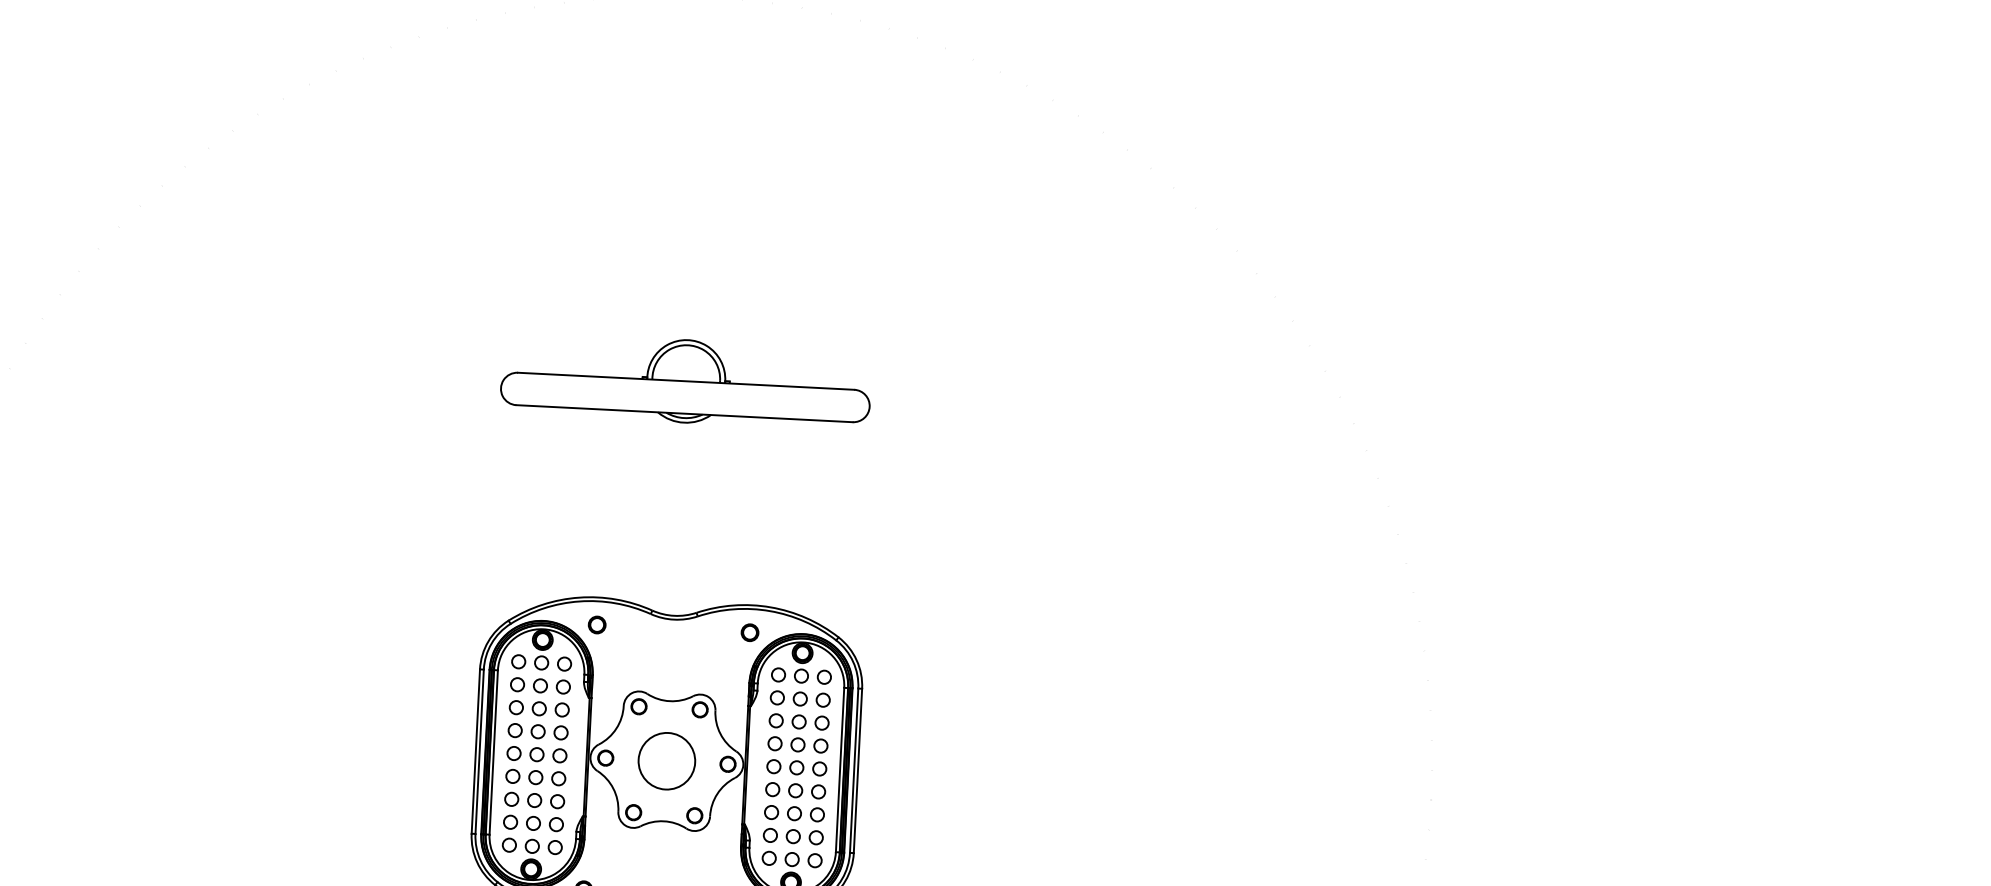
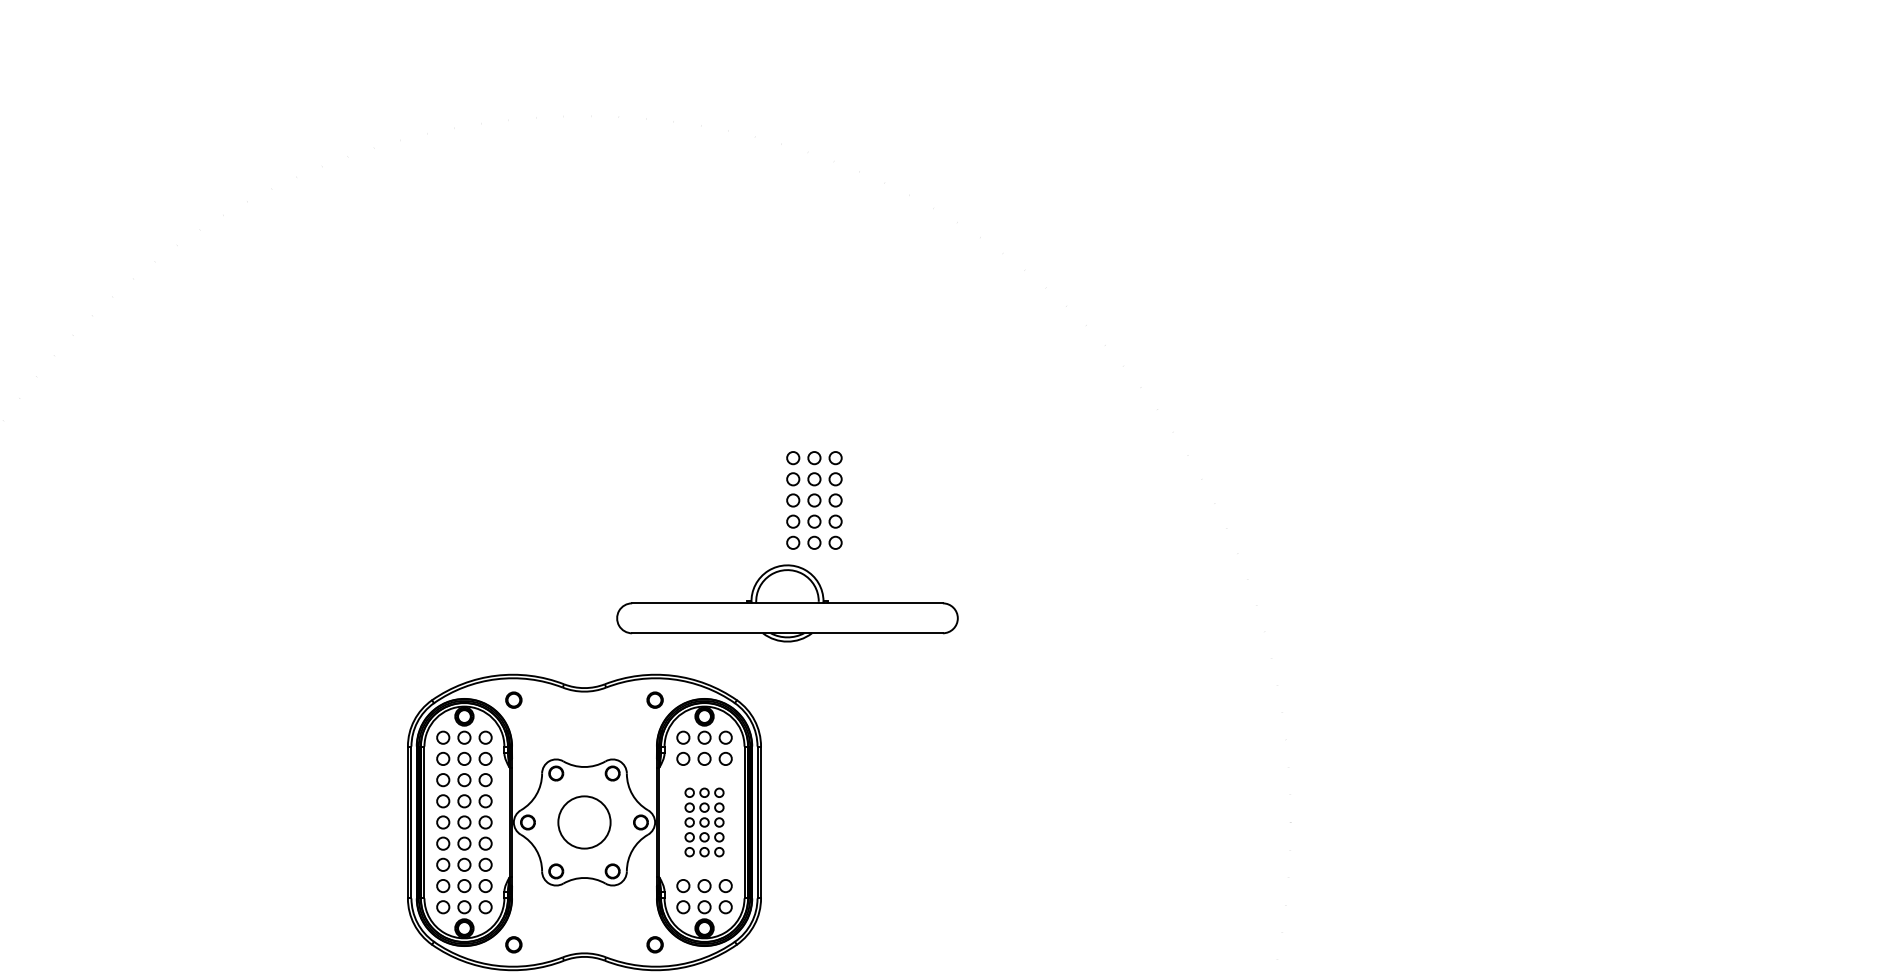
part: (686, 381) -> (787, 603), moved
part: (933, 425) -> (814, 500), added
part: (796, 767) -> (704, 822), size x0.7

